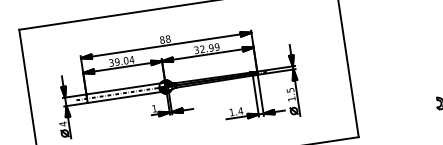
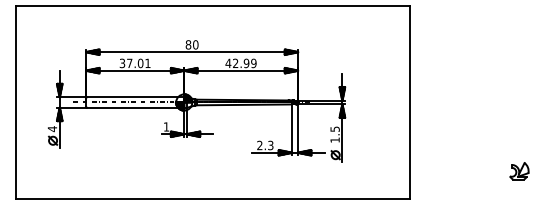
text: (167, 38) -> (195, 44), 88 -> 80
text: (196, 50) -> (228, 63), 32.99 -> 42.99
text: (124, 61) -> (138, 63), 39.04 -> 37.01
text: (236, 111) -> (265, 145), 1.4 -> 2.3

